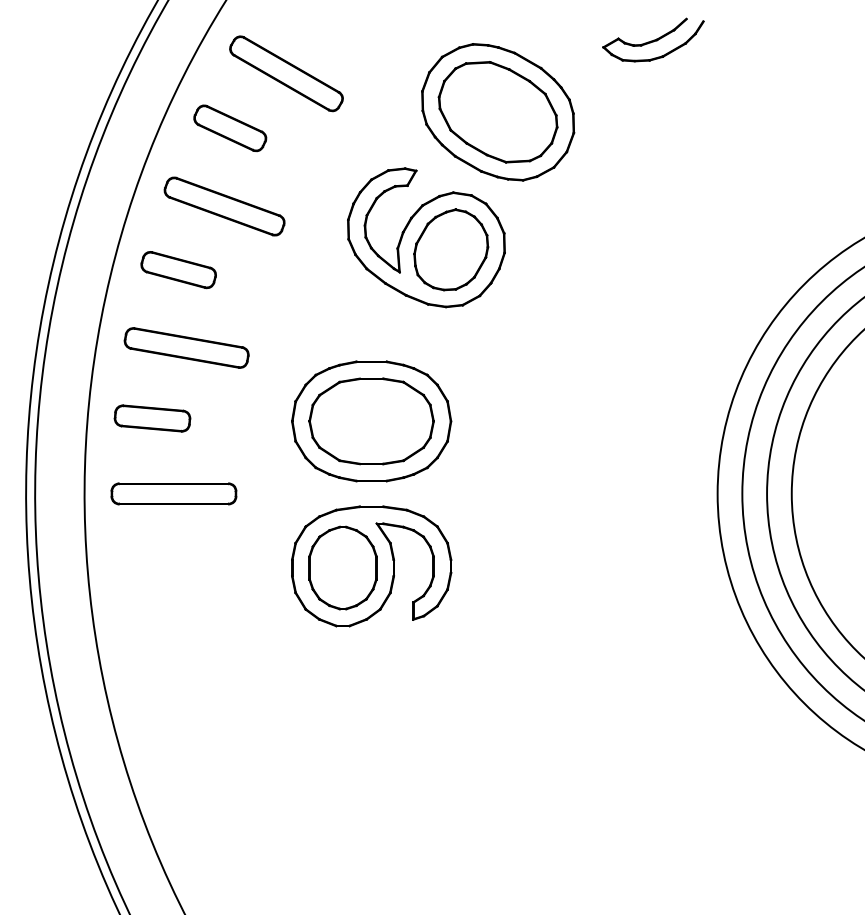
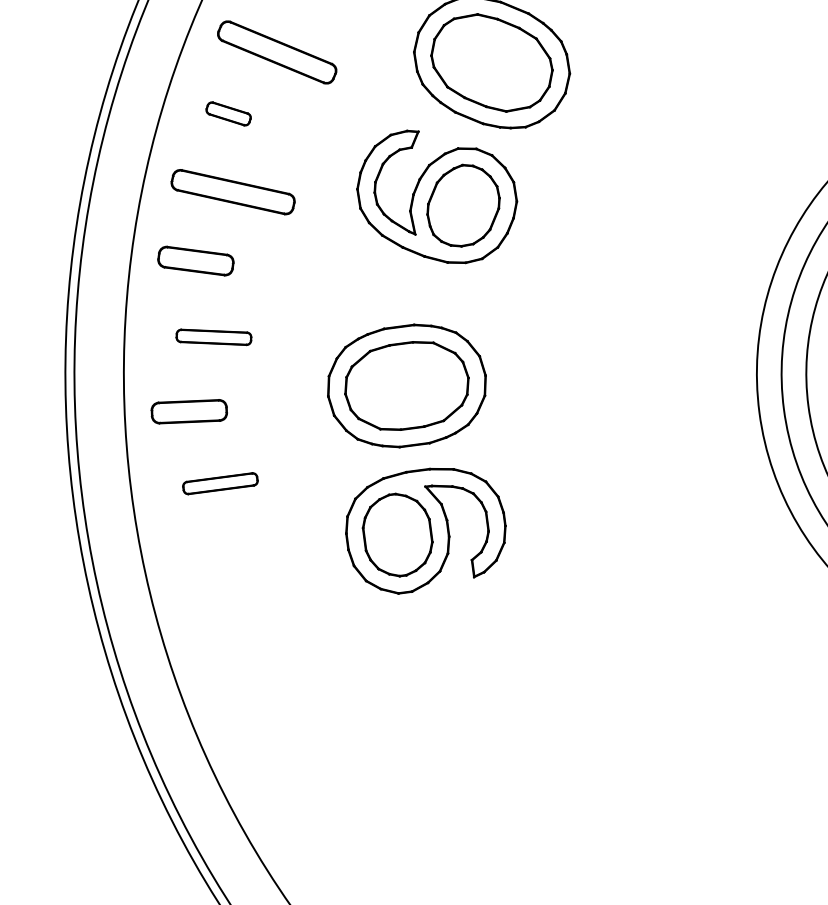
part: (230, 128) -> (228, 114), size x0.6
part: (186, 347) -> (213, 336), size x0.6
part: (173, 493) -> (219, 483), size x0.6

